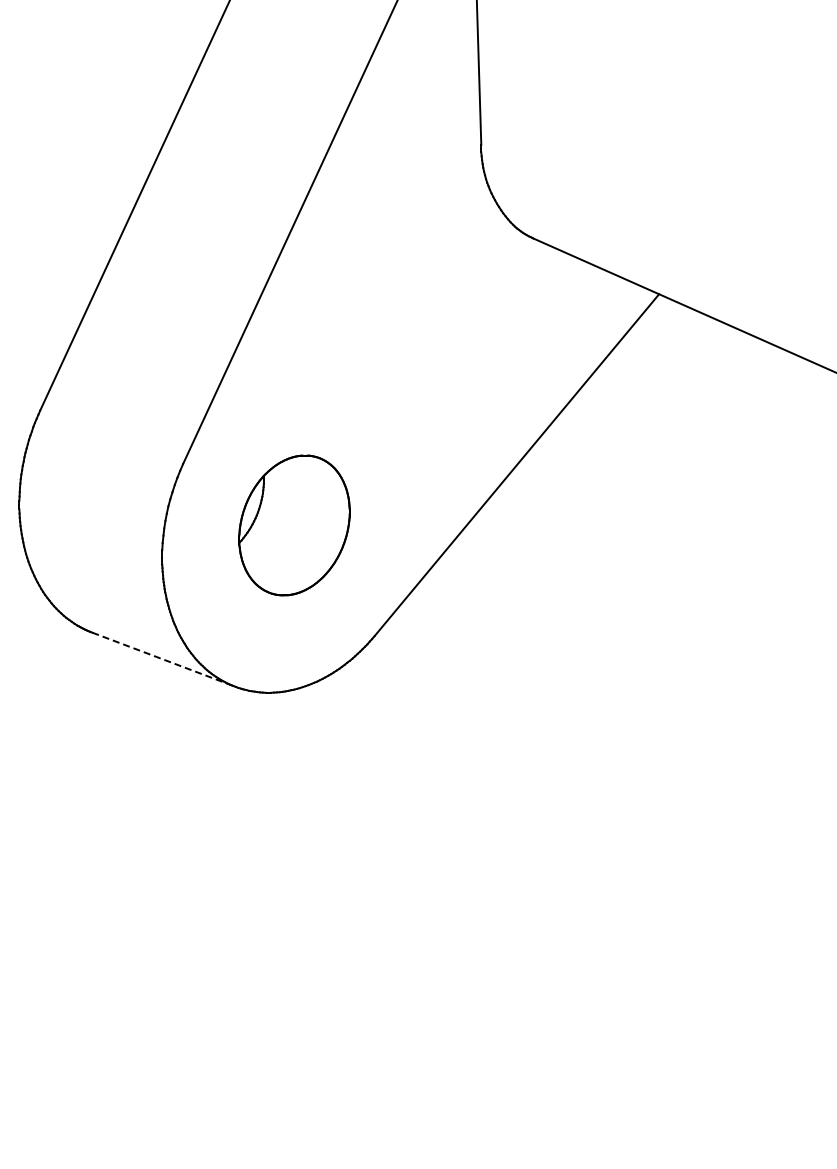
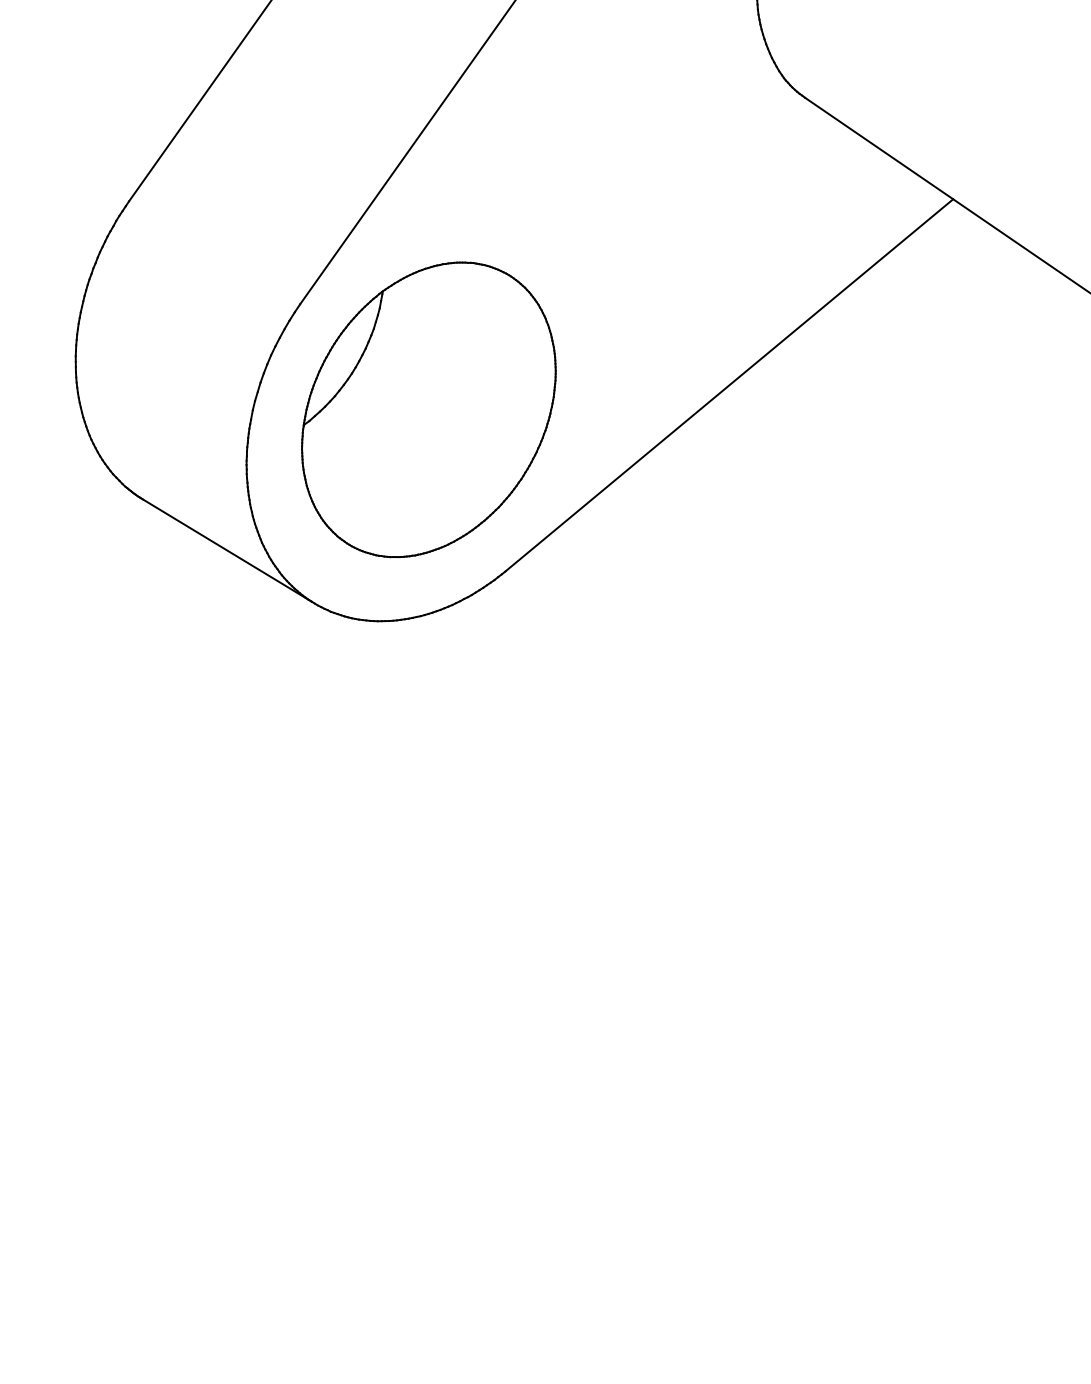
part: (294, 525) -> (428, 409), size x1.67
line: (163, 659) -> (228, 551), dashed -> solid

